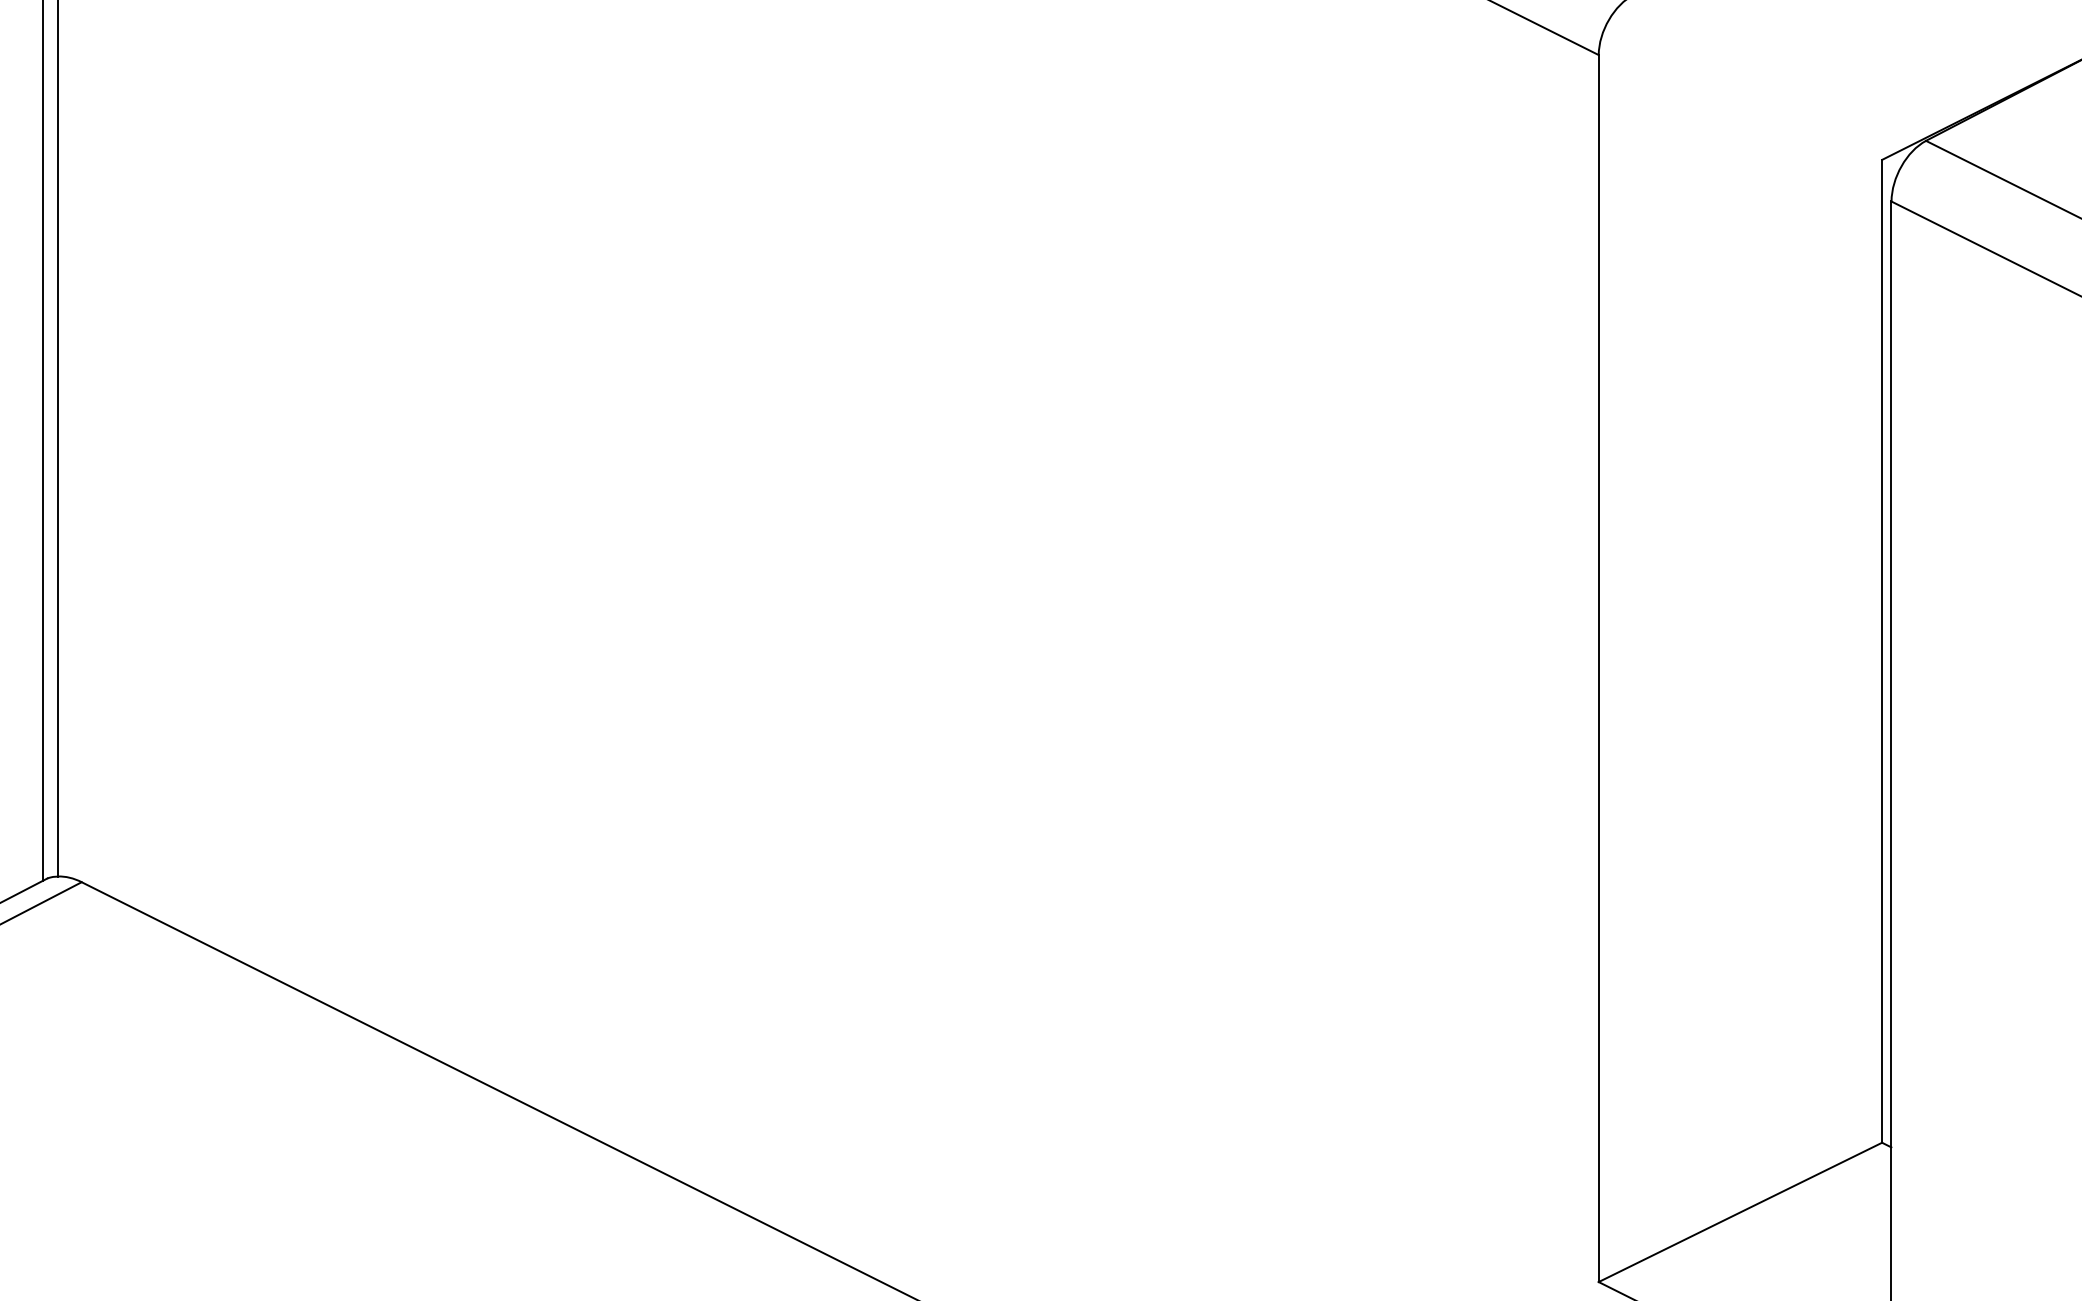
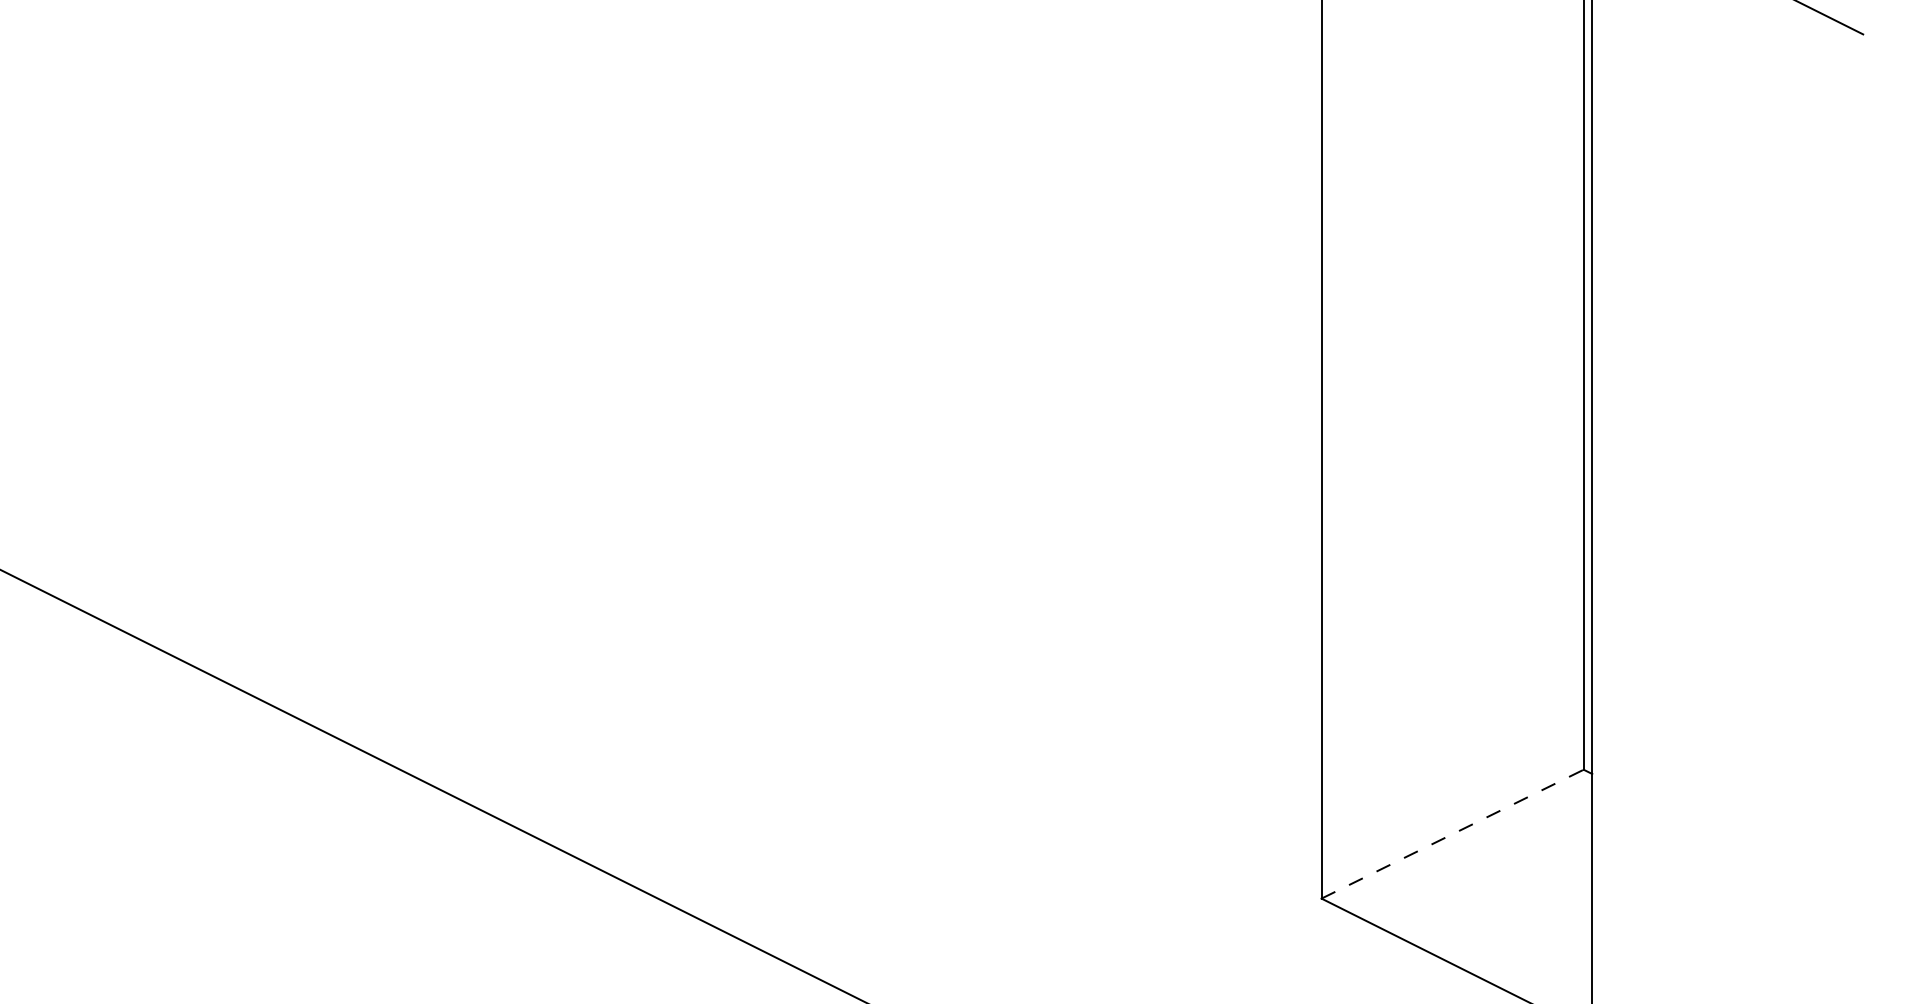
line: (1740, 1212) -> (1452, 834), solid -> dashed

